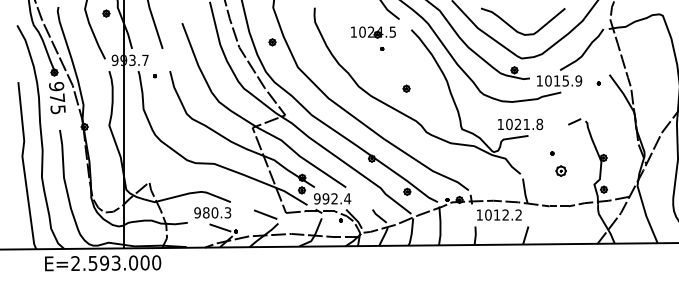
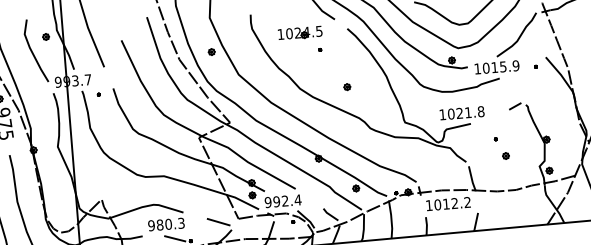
part: (373, 32) -> (300, 33), moved
part: (561, 171) -> (506, 156), size x0.62

